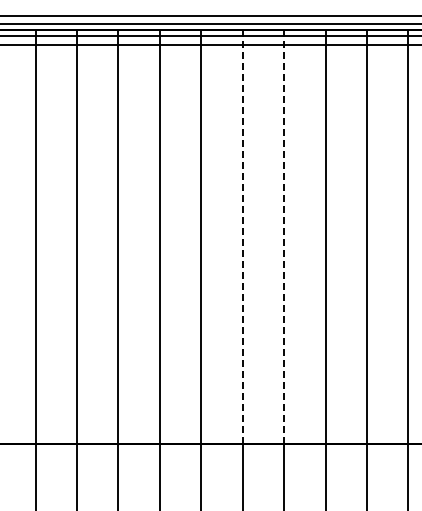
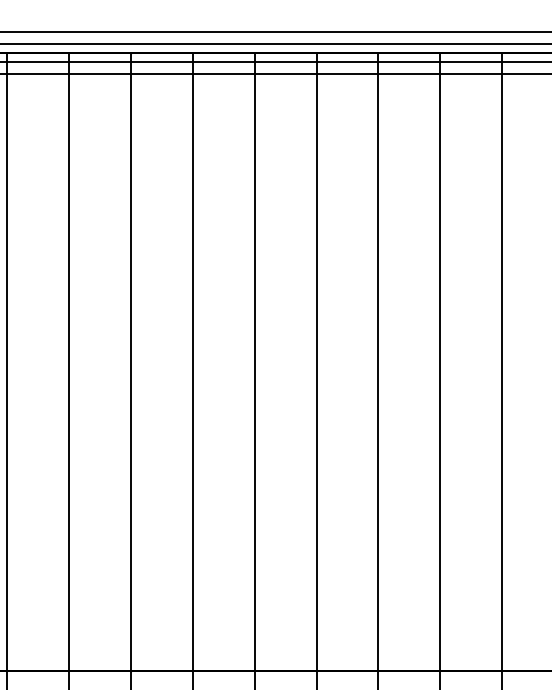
line: (242, 237) -> (316, 362), dashed -> solid
line: (284, 237) -> (378, 362), dashed -> solid

